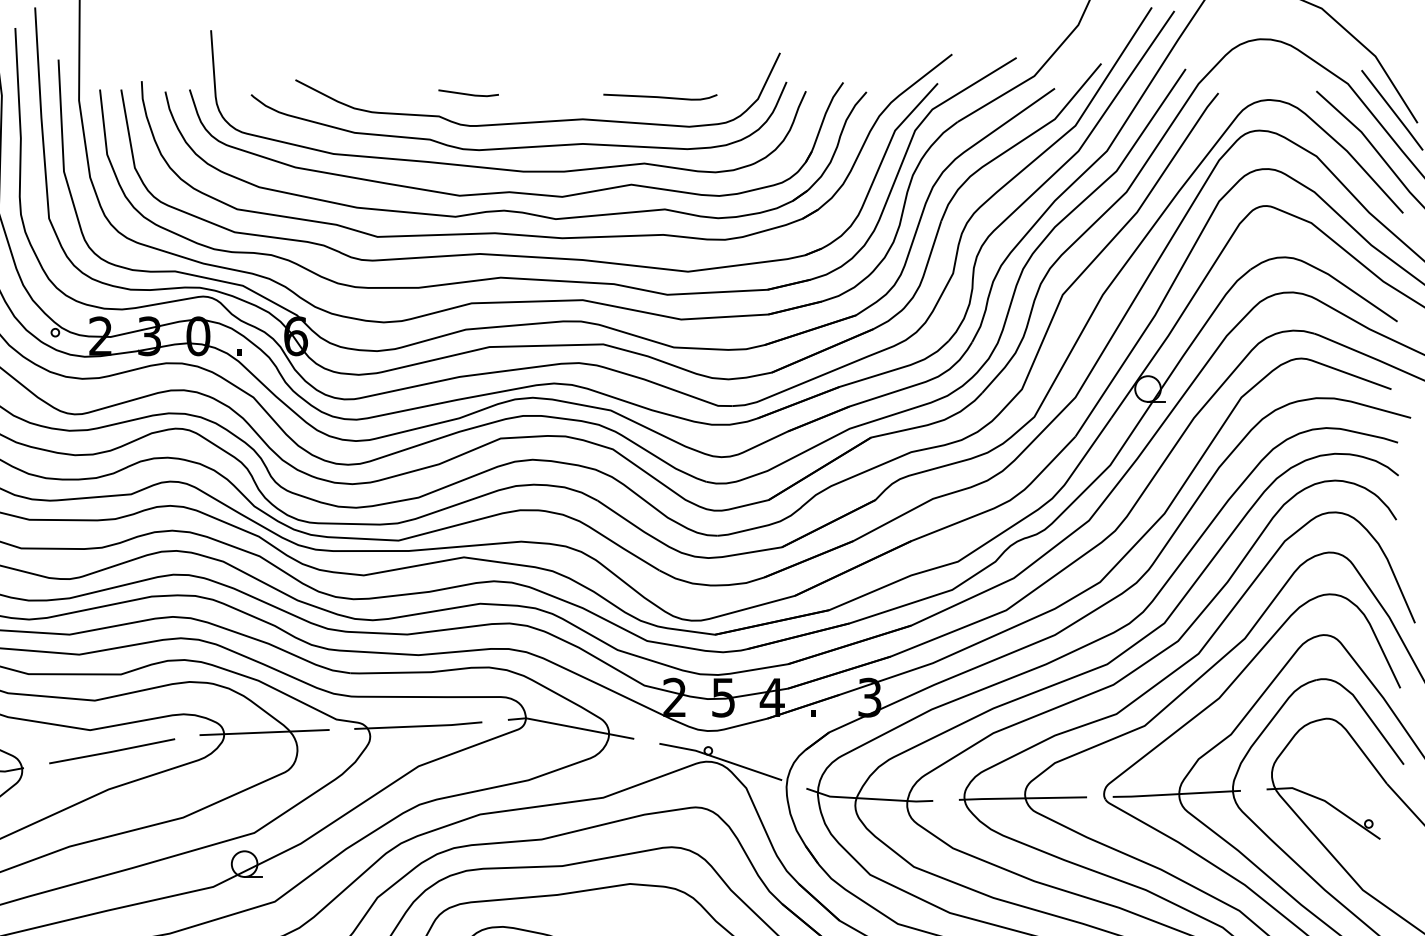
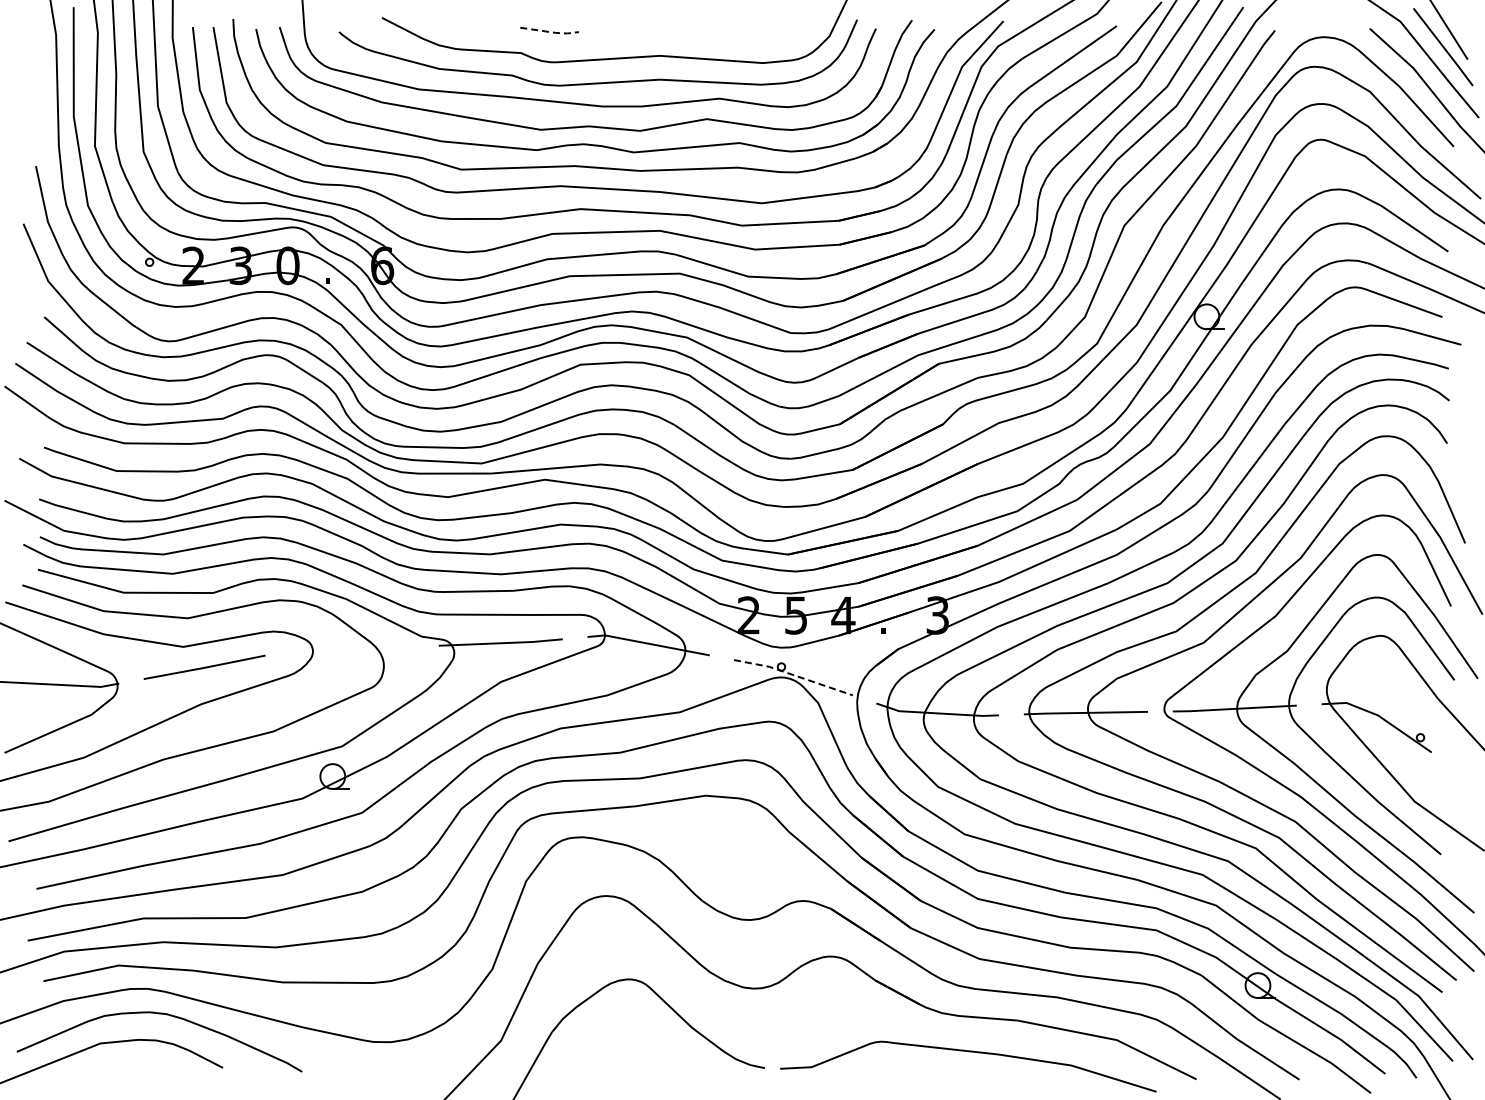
line: (469, 95) -> (550, 32), solid -> dashed
curve: (659, 97) -> (734, 34), removed
line: (265, 731) -> (352, 648), removed
line: (720, 759) -> (793, 675), solid -> dashed

